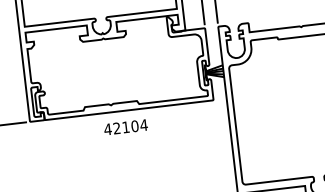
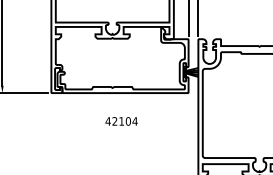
text: (125, 127) -> (121, 121), moved

